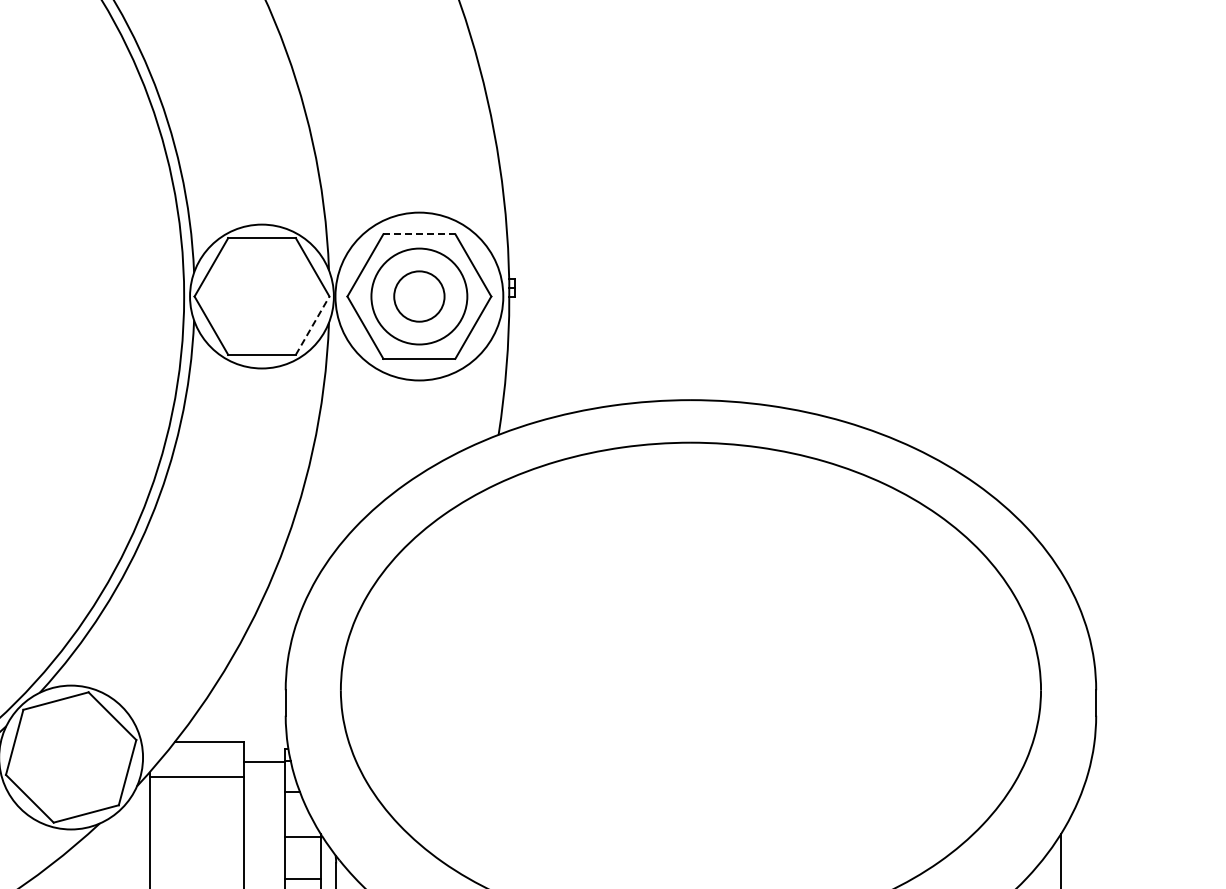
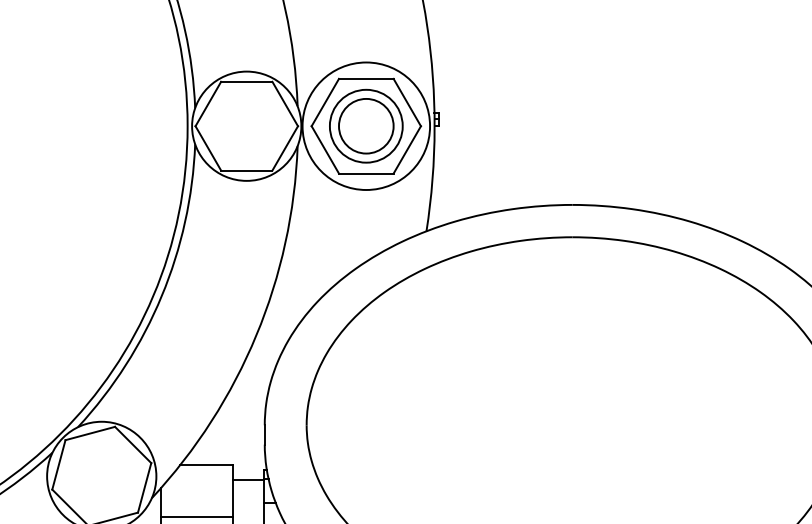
line: (419, 234) -> (366, 79), dashed -> solid
circle: (419, 296) -> (366, 126), size x1.43
line: (312, 325) -> (285, 148), dashed -> solid
line: (196, 776) -> (197, 516), moved

